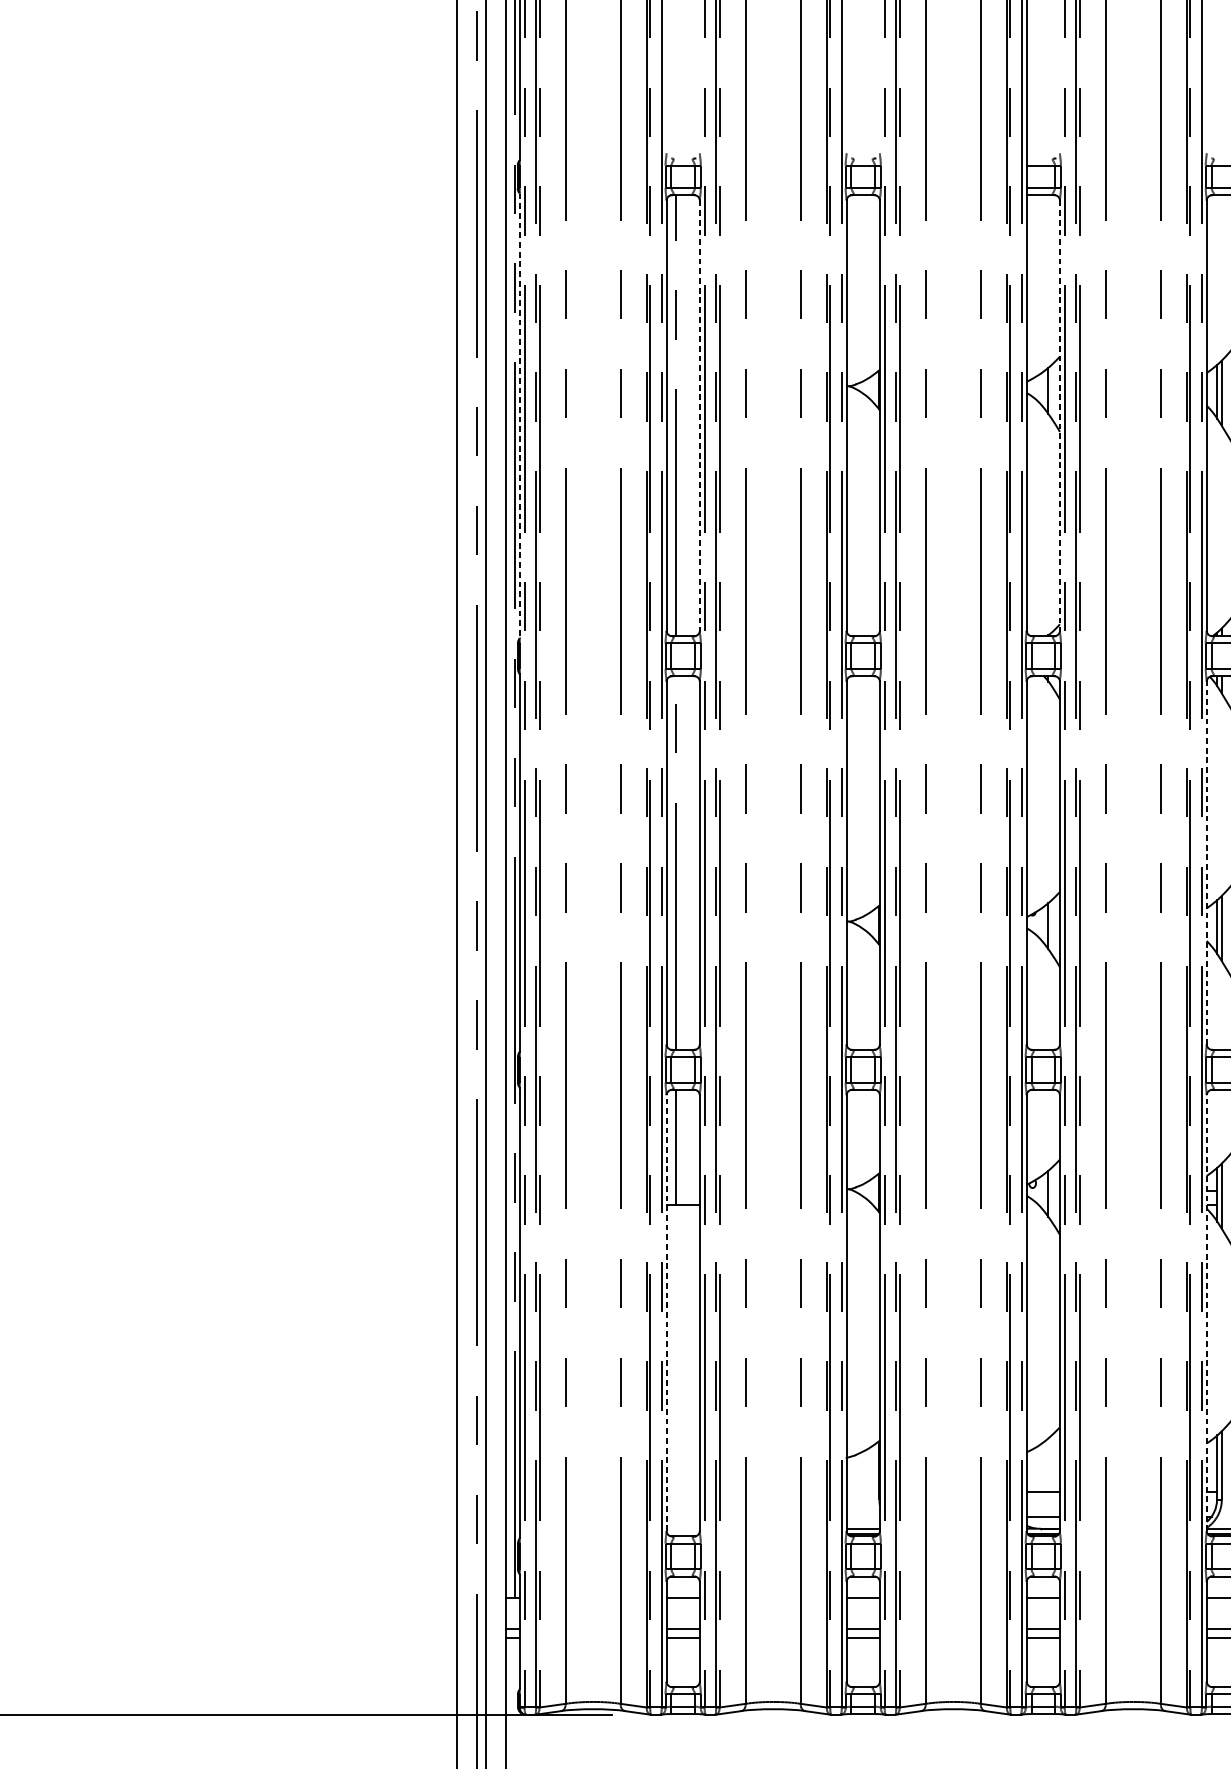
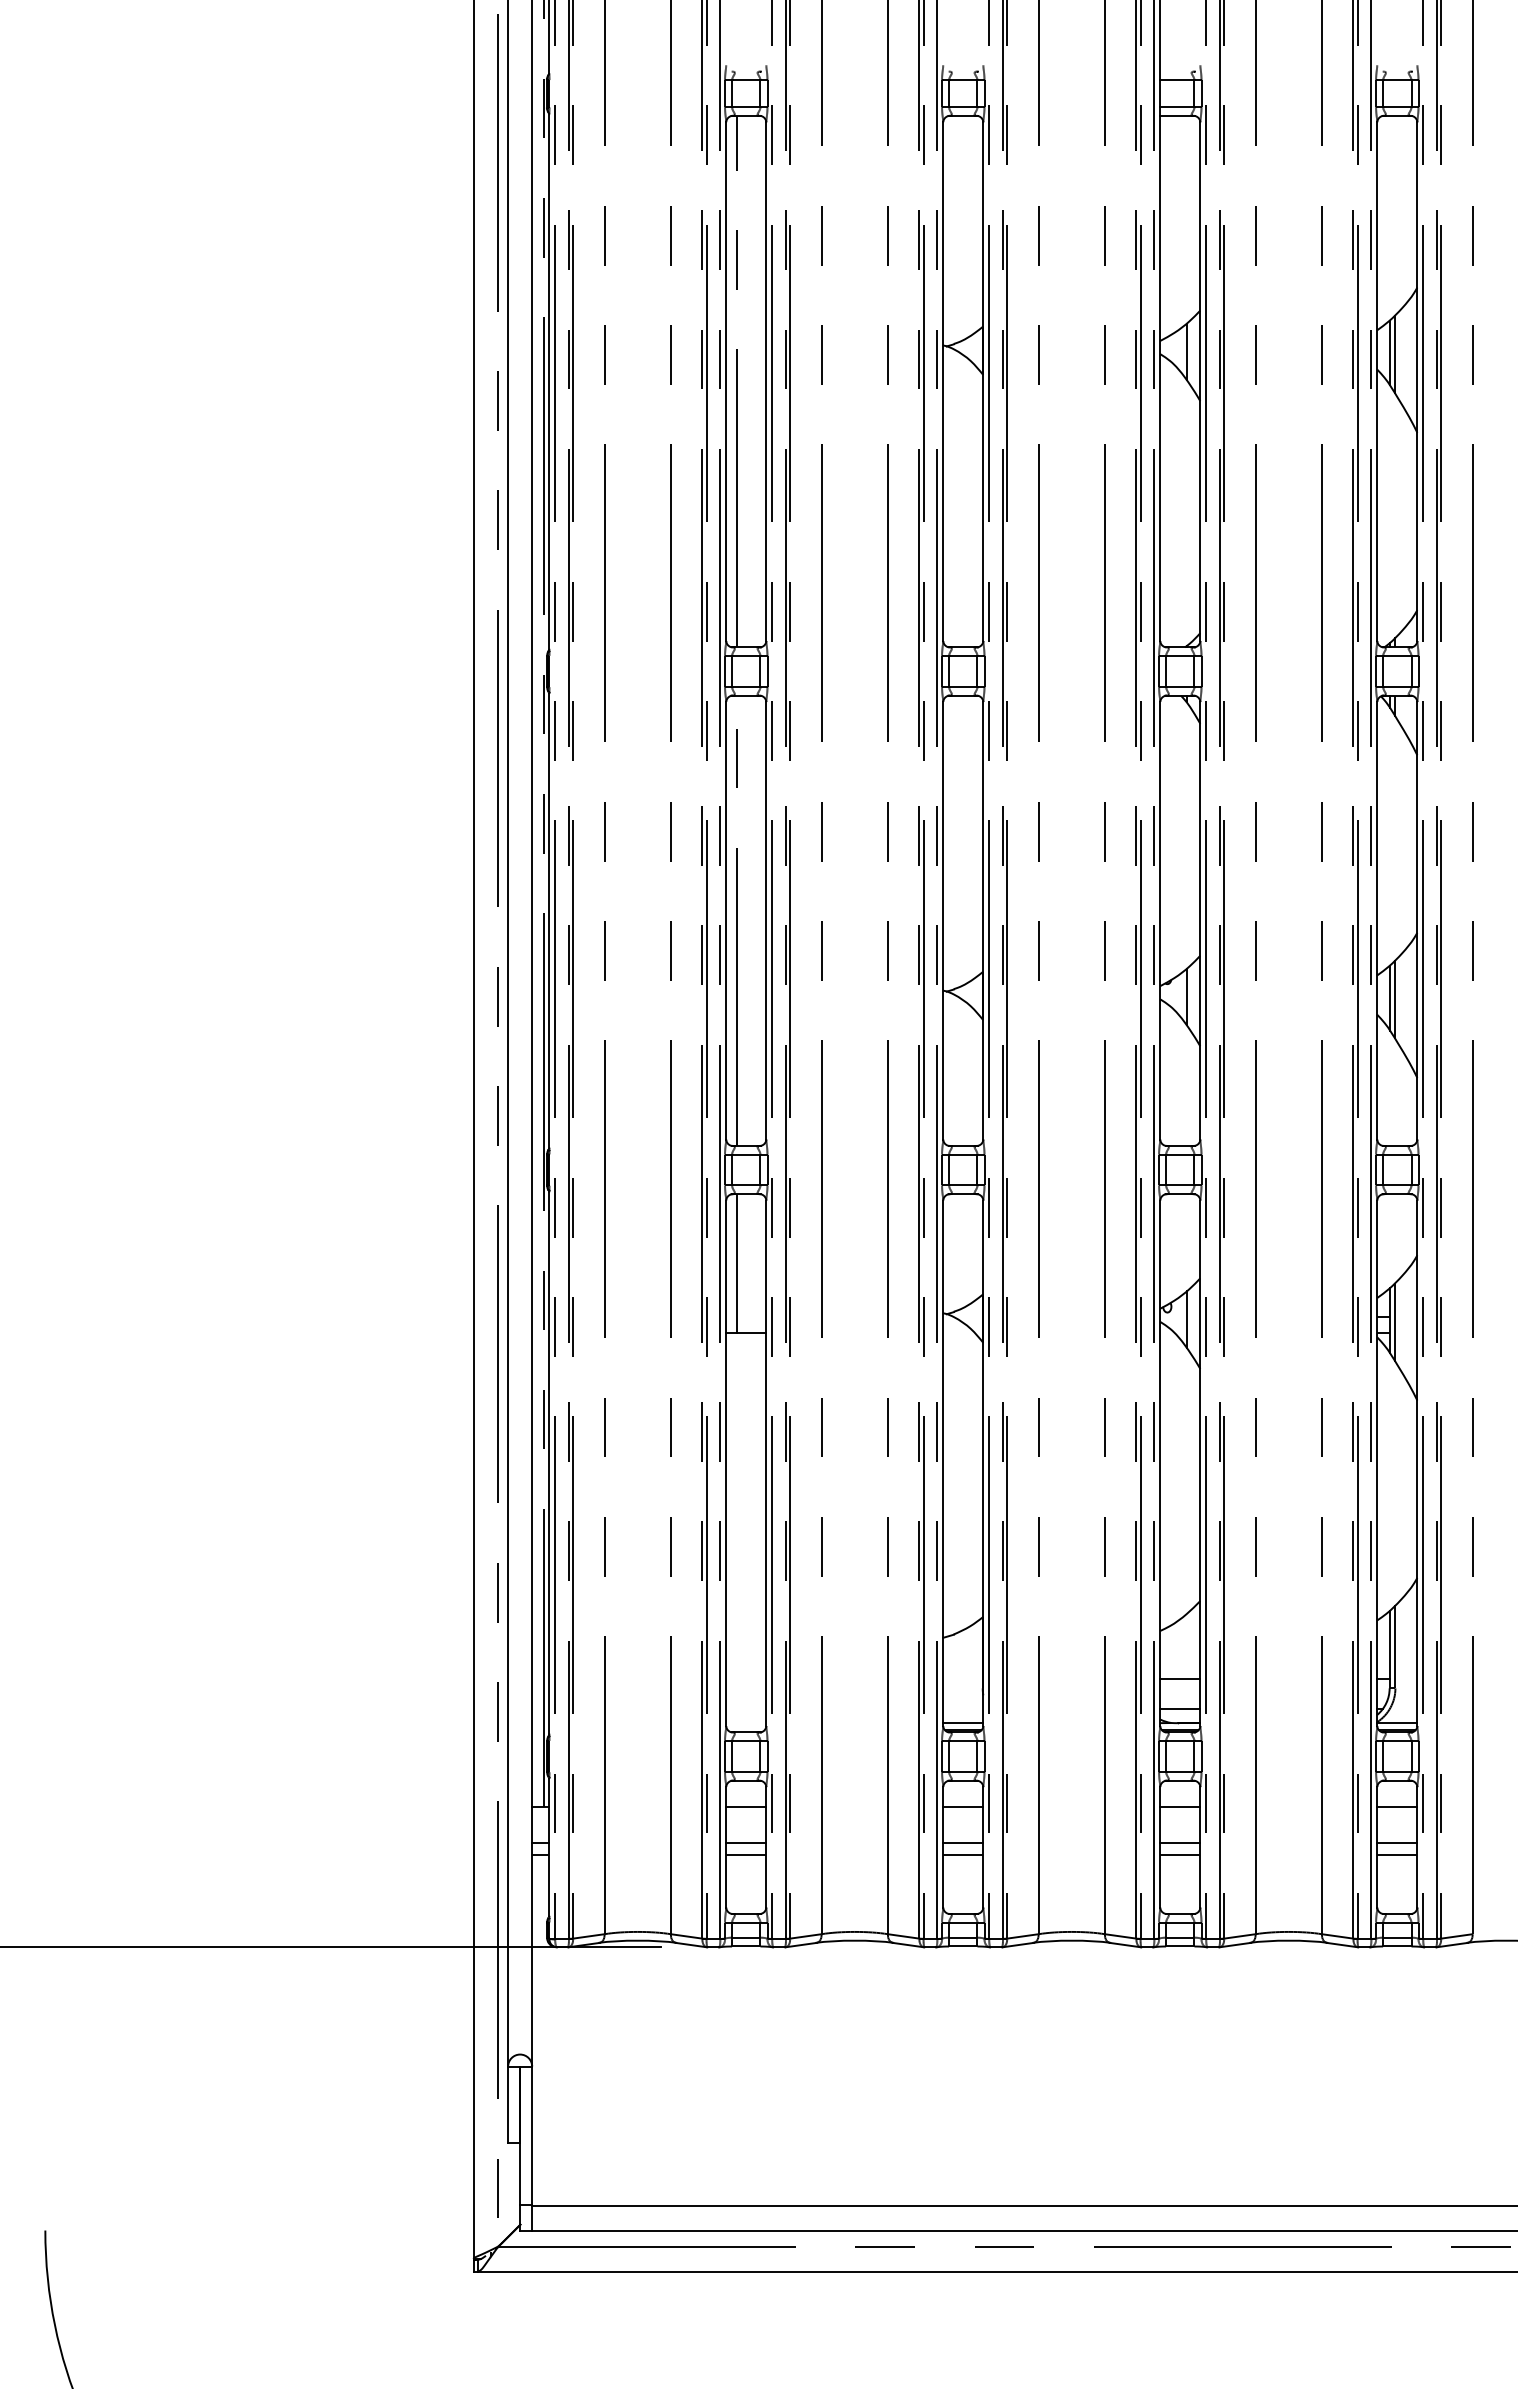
line: (519, 415) -> (549, 381), dashed -> solid
line: (699, 416) -> (766, 382), dashed -> solid
line: (1060, 416) -> (1200, 382), dashed -> solid
line: (1206, 862) -> (1377, 920), dashed -> solid
line: (666, 1313) -> (726, 1463), dashed -> solid
line: (1206, 1313) -> (1377, 1463), dashed -> solid

